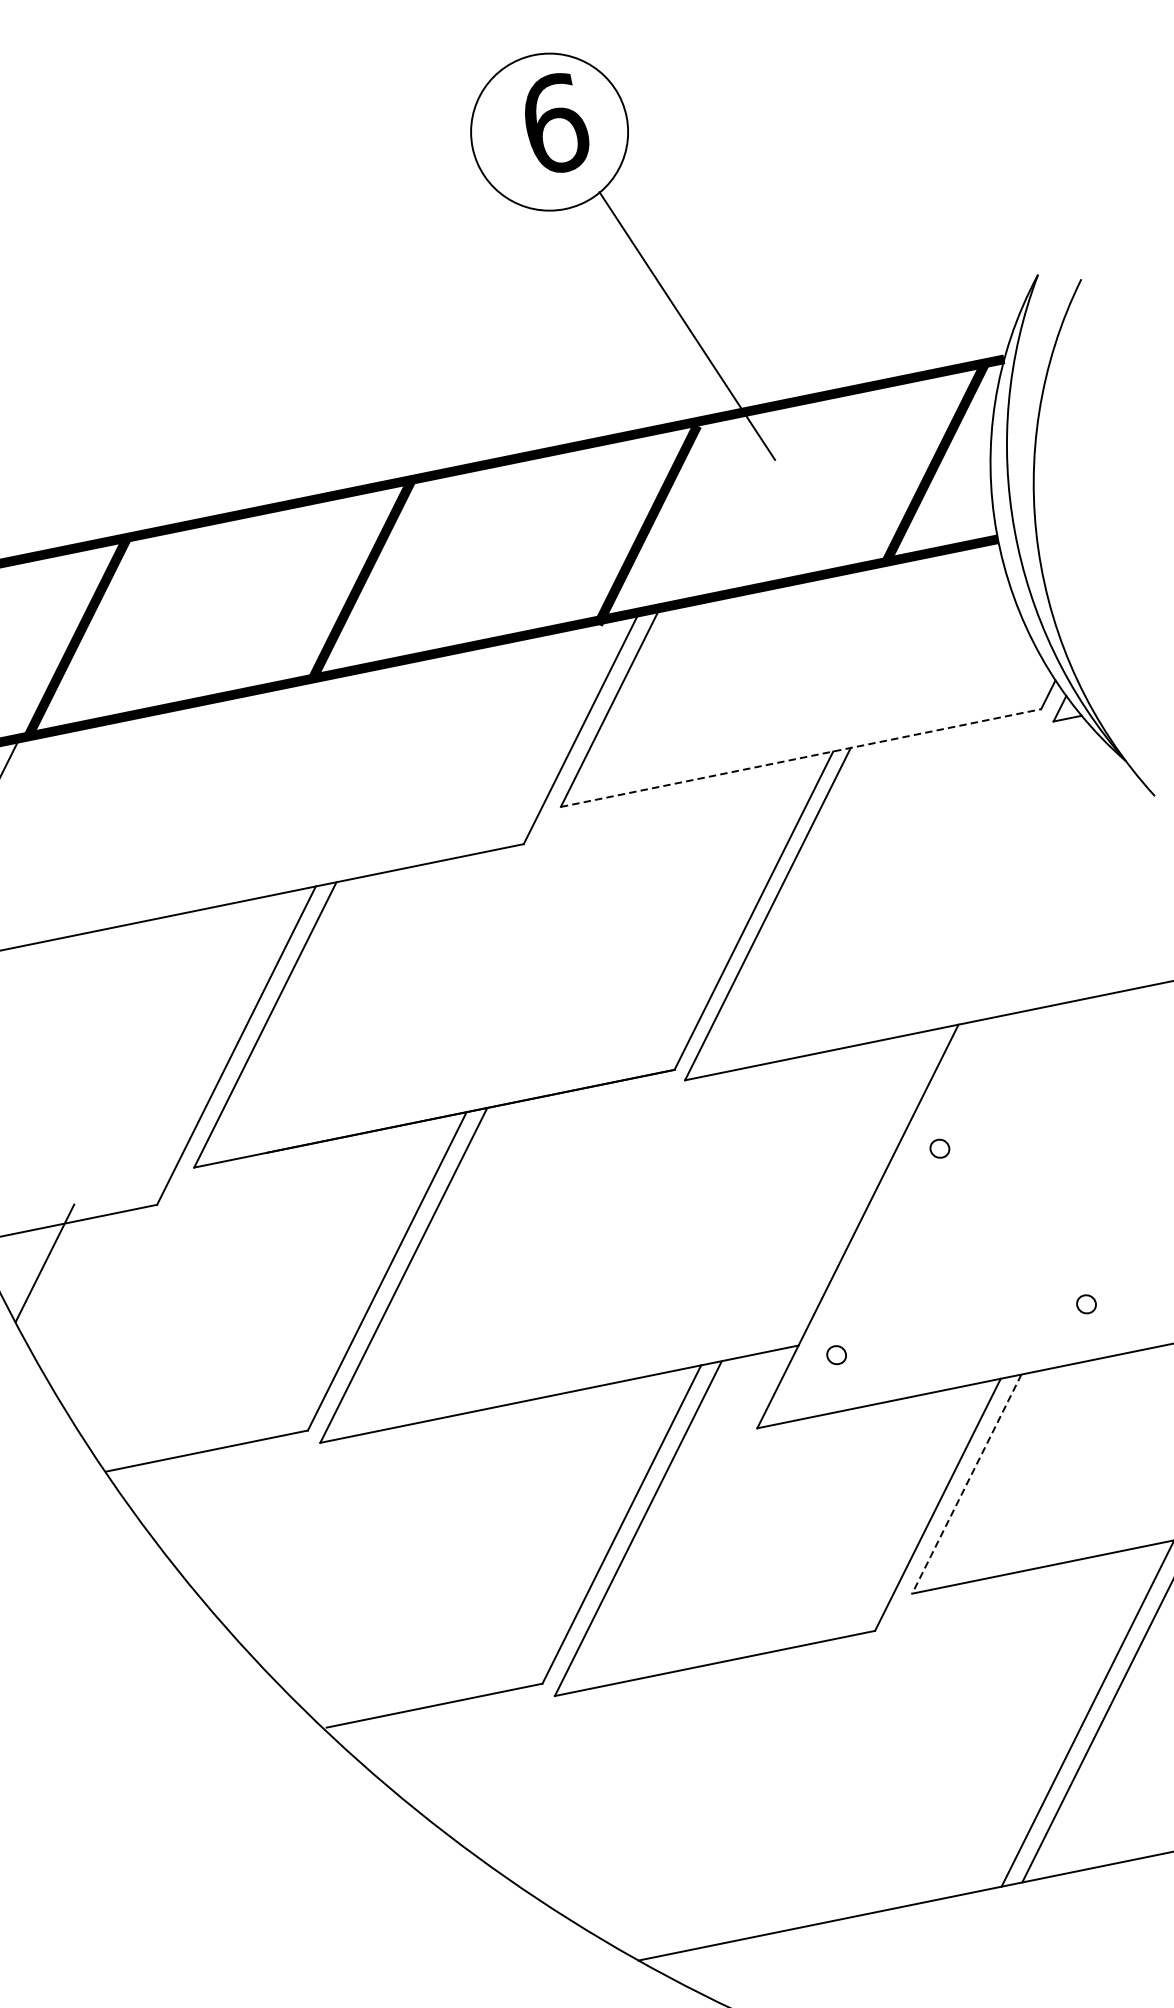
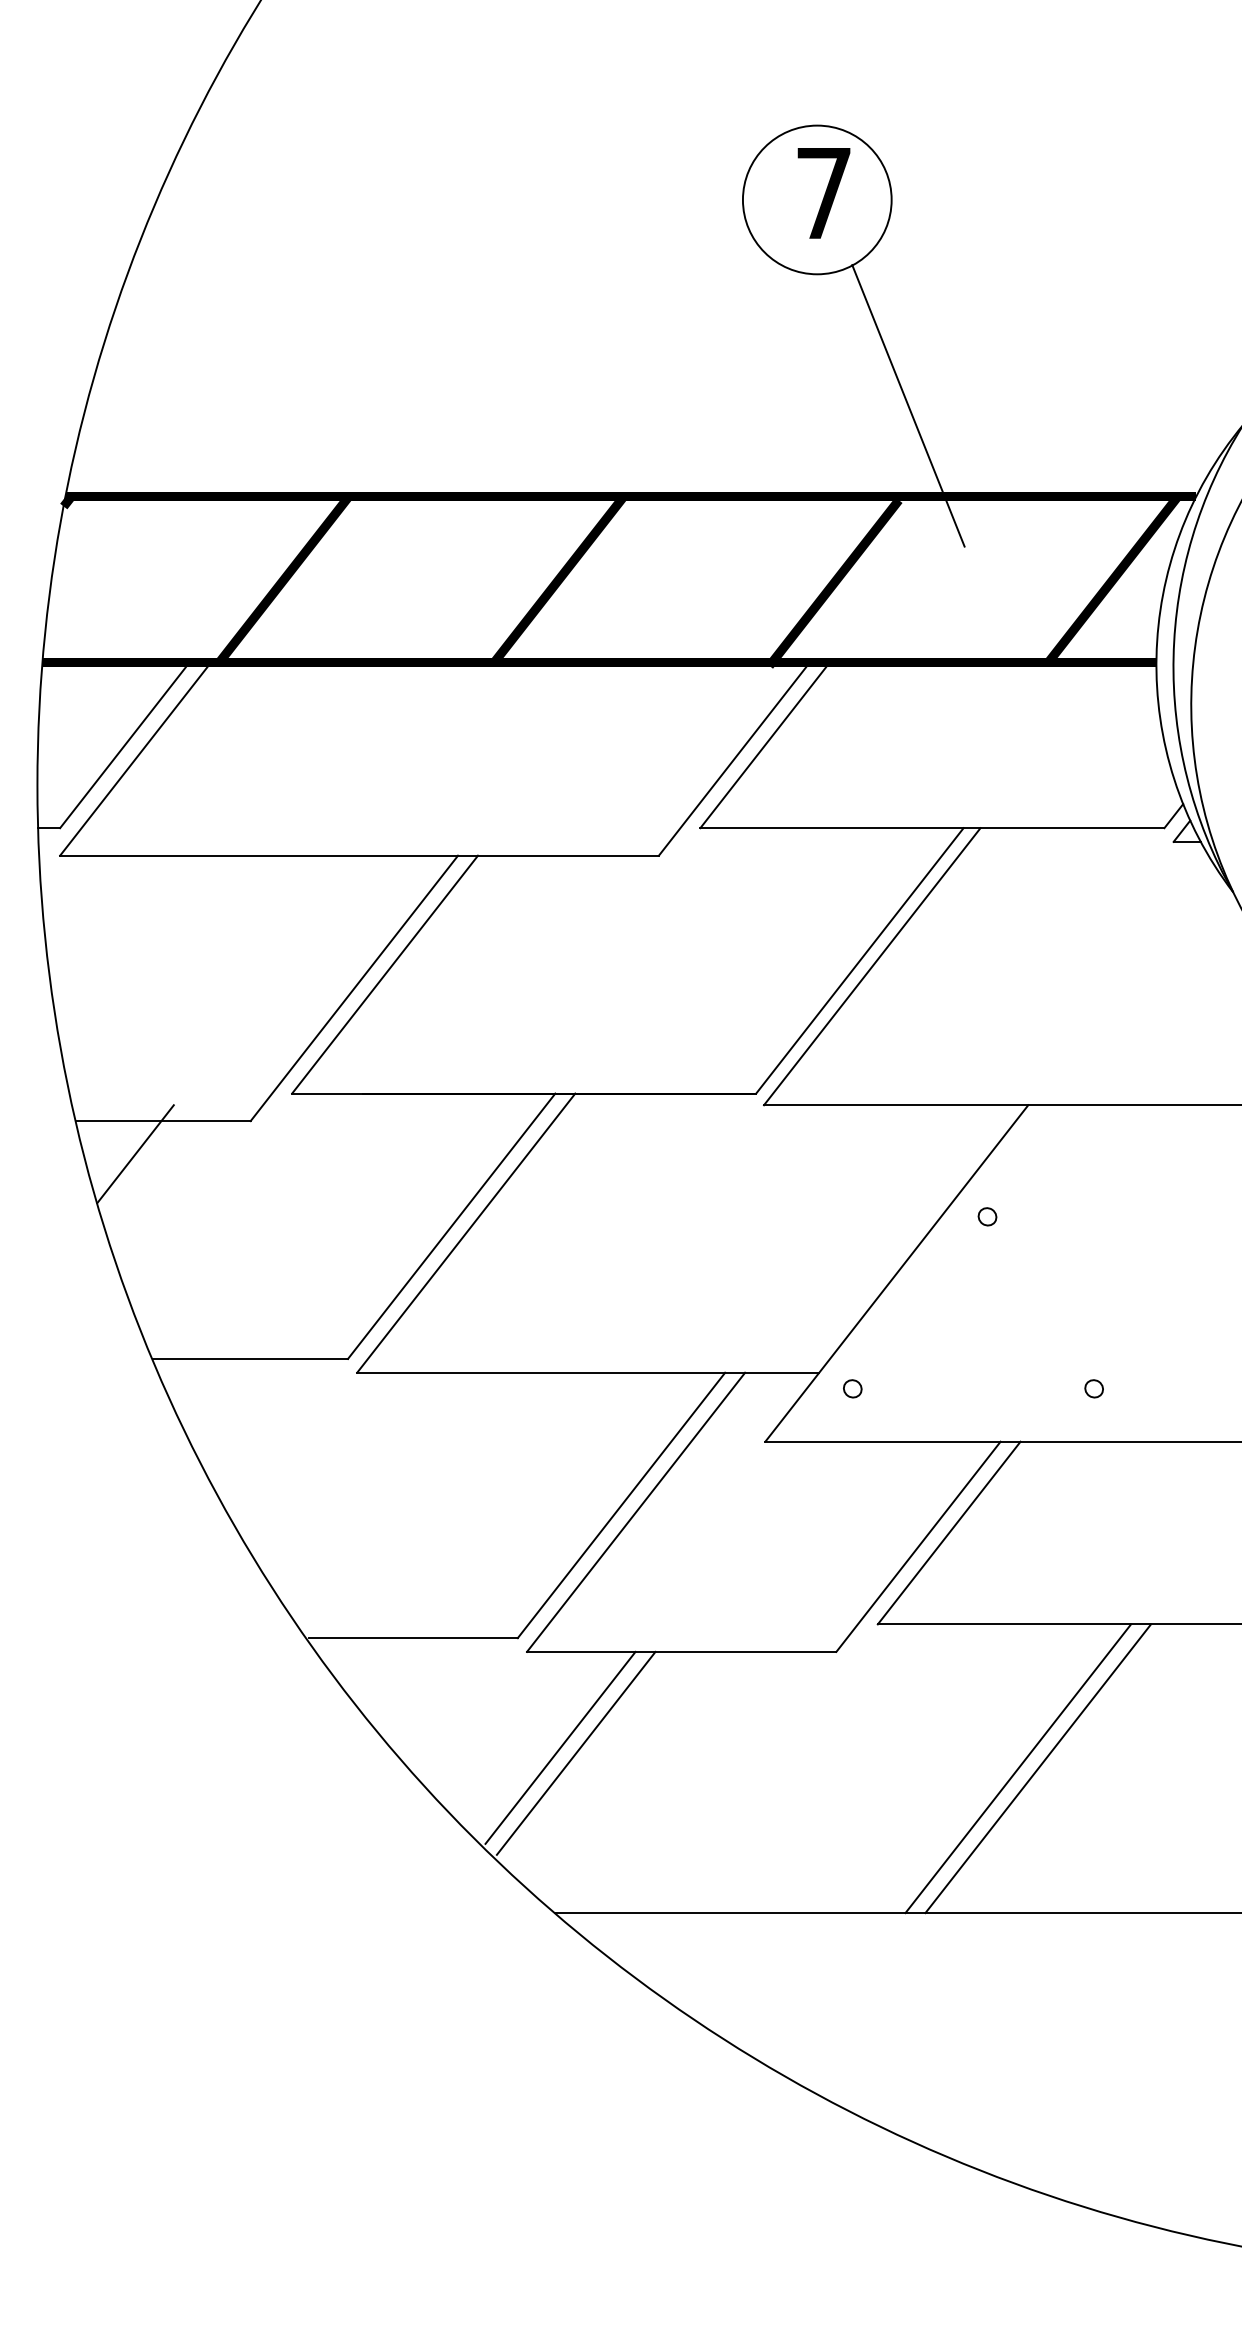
text: (555, 123) -> (824, 193), 6 -> 7
line: (801, 758) -> (932, 828), dashed -> solid
line: (967, 1484) -> (949, 1533), dashed -> solid
line: (609, 1787) -> (560, 1747), added
line: (626, 1789) -> (575, 1752), added

